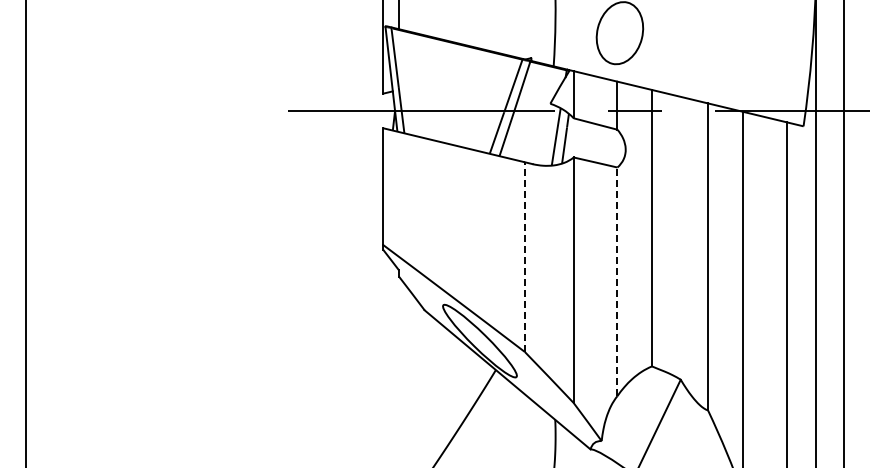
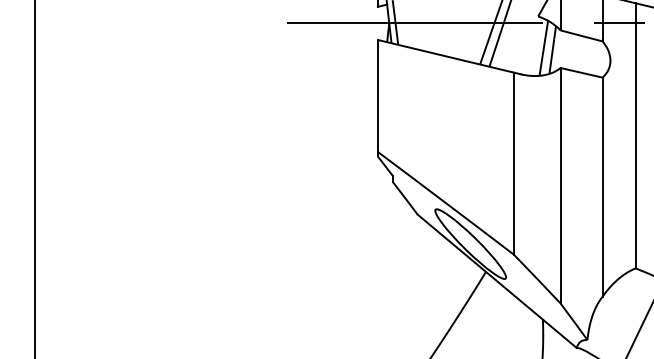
line: (524, 257) -> (513, 163), dashed -> solid
line: (617, 281) -> (602, 186), dashed -> solid

